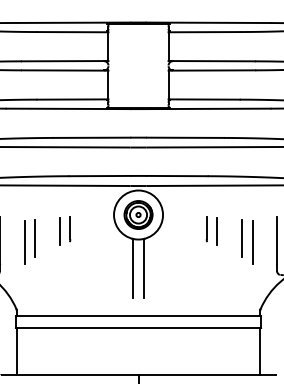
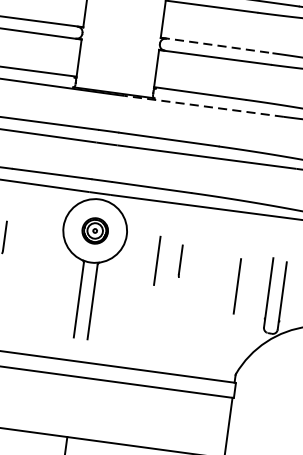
line: (212, 61) -> (217, 45), solid -> dashed
line: (208, 108) -> (203, 105), solid -> dashed
part: (138, 214) -> (95, 230), size x0.7
line: (217, 231) -> (194, 265), removed
line: (241, 238) -> (156, 260), moved

